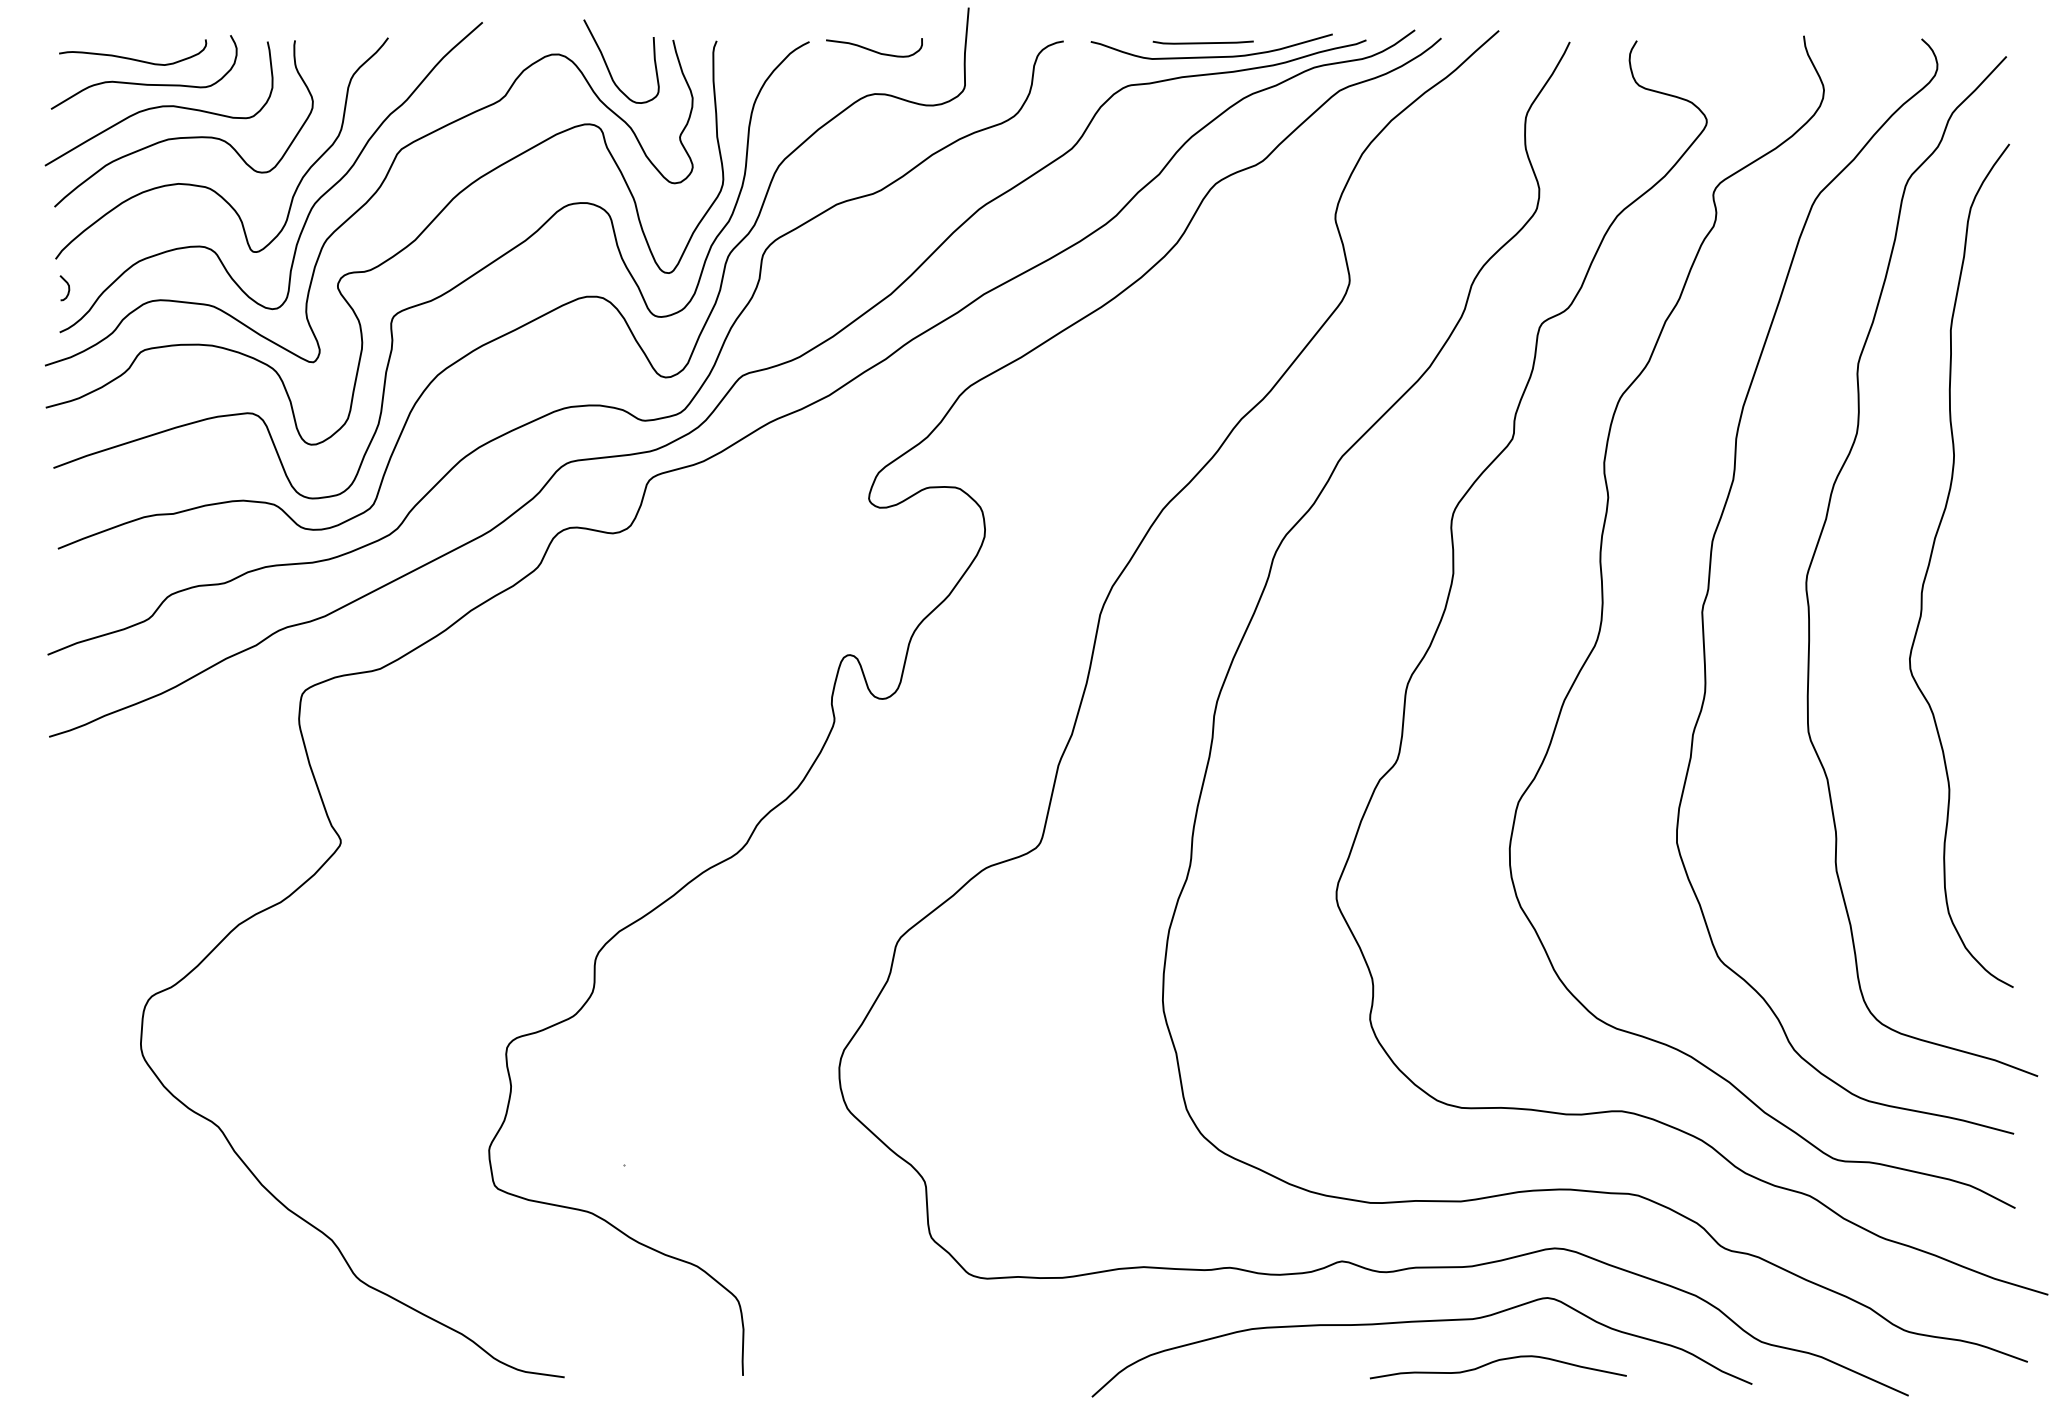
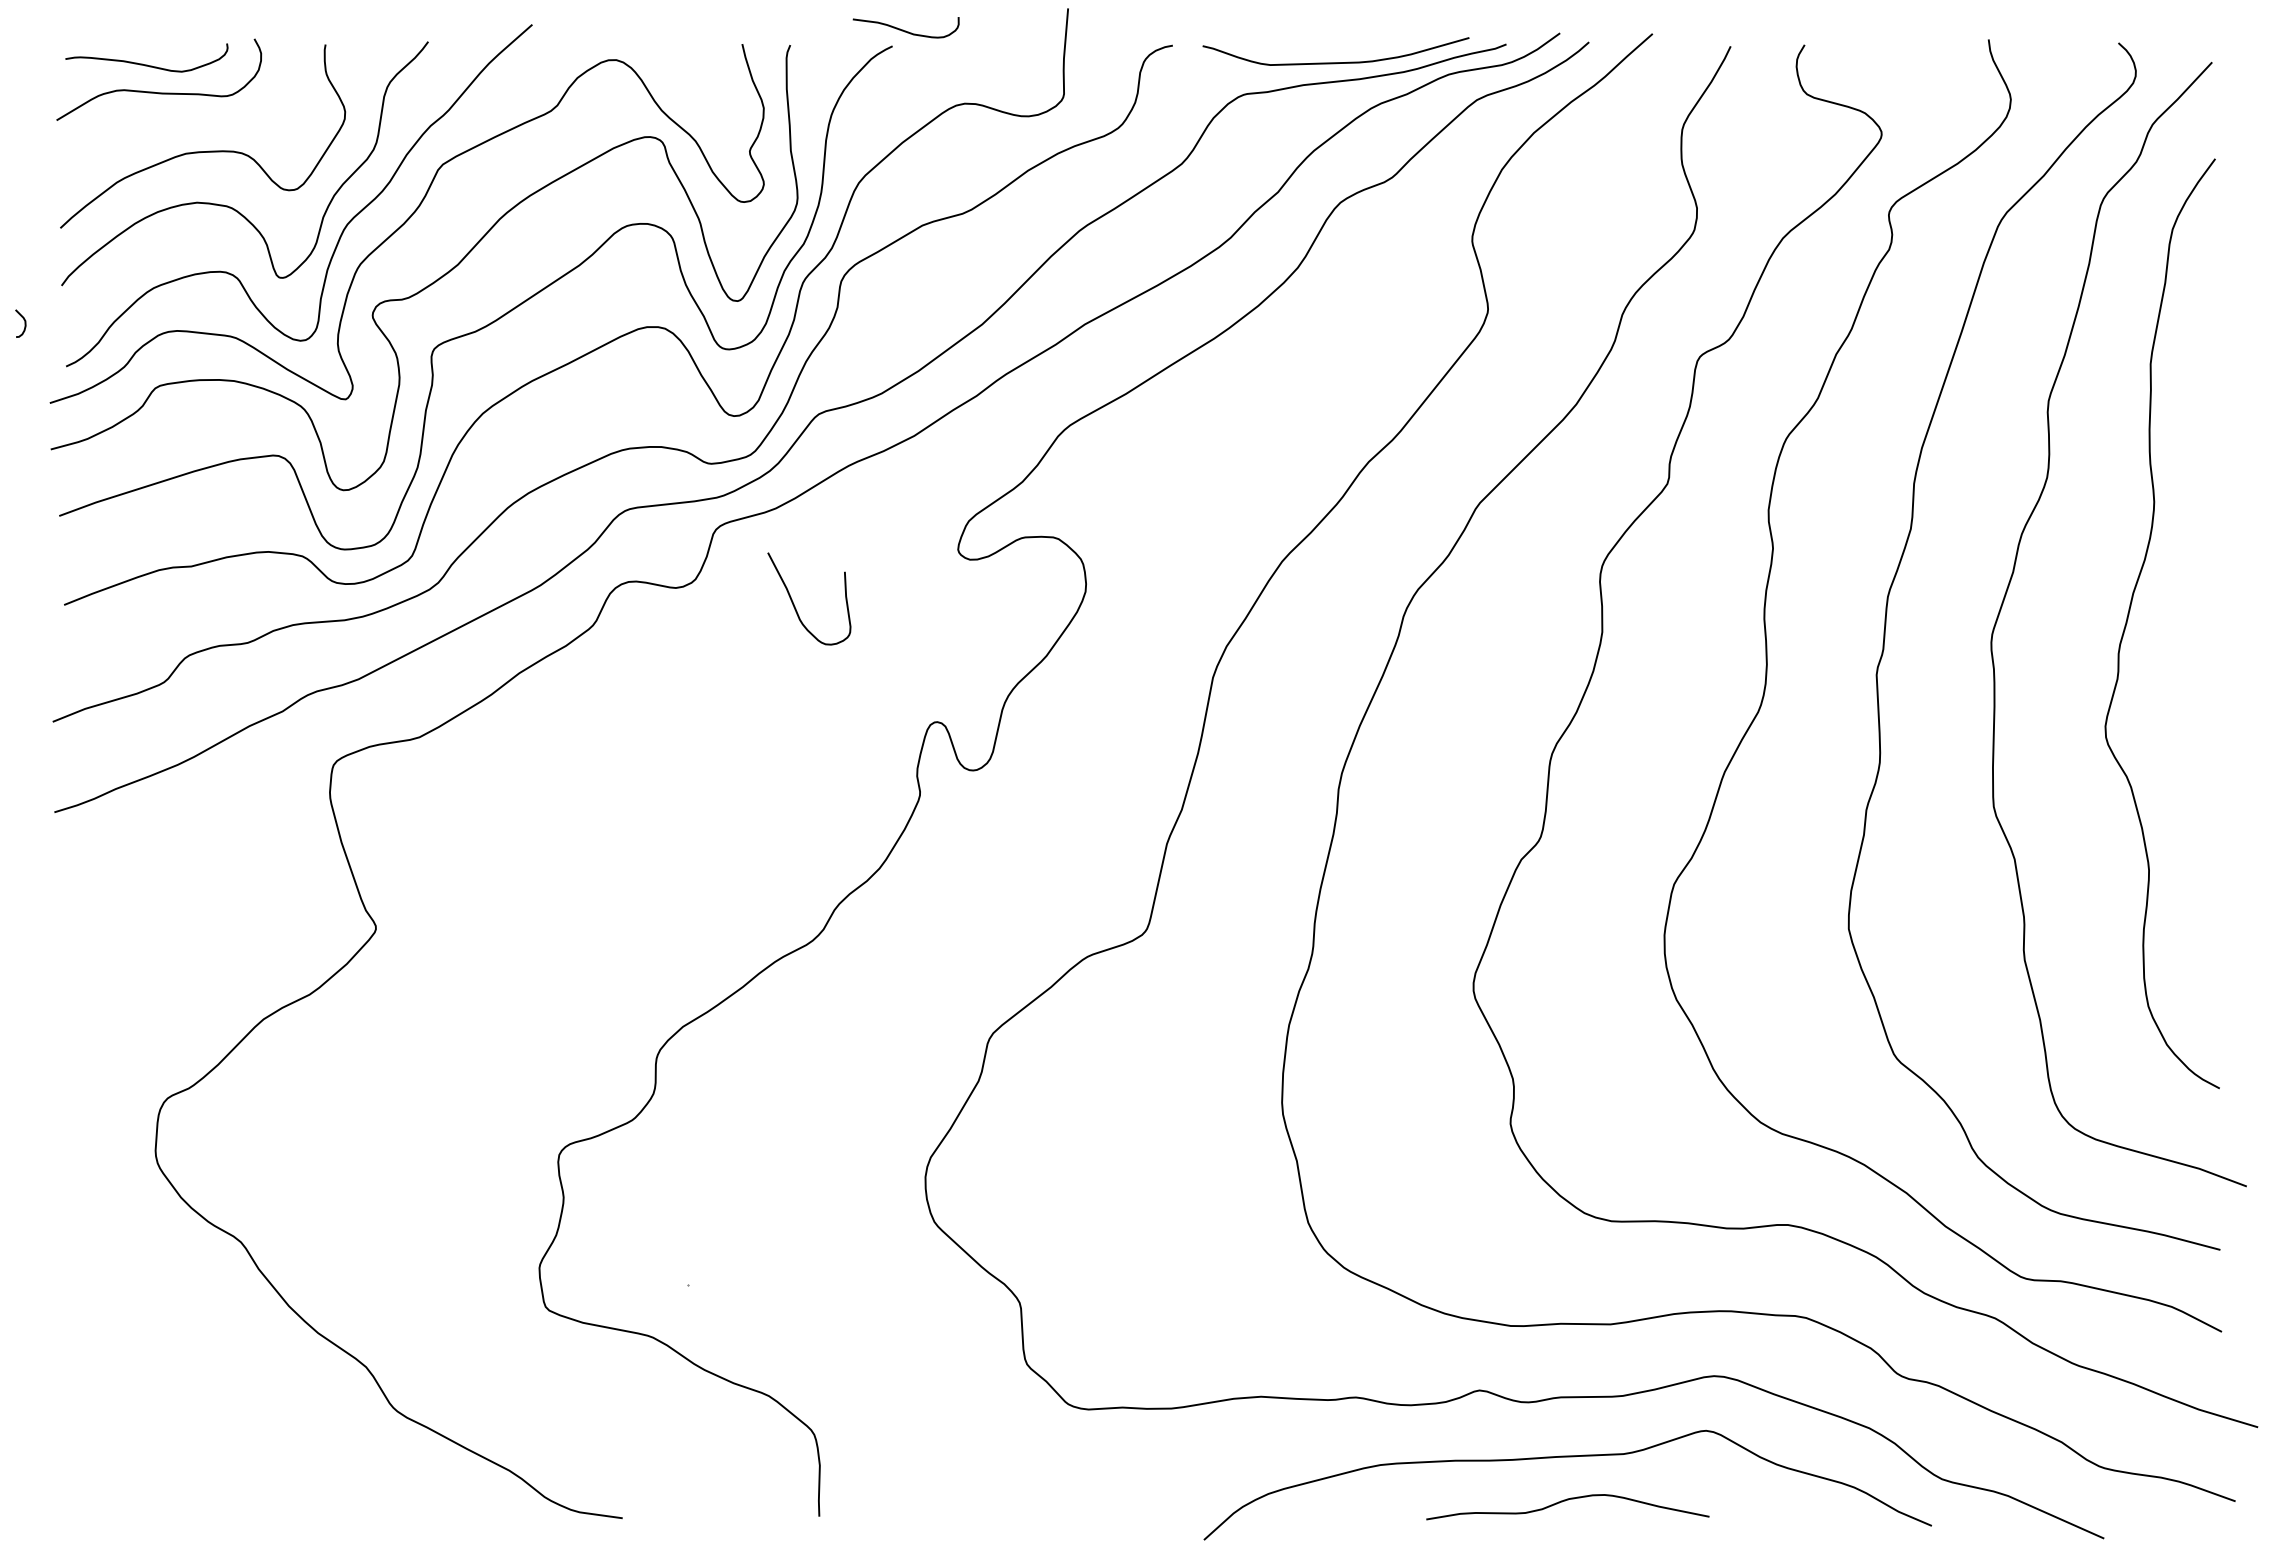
line: (1203, 42) -> (1326, 46), removed
curve: (872, 49) -> (903, 29), moved
curve: (608, 68) -> (795, 606), moved
curve: (160, 105) -> (177, 116), removed
curve: (68, 288) -> (24, 323), moved
curve: (1496, 1362) -> (1565, 1501), moved

